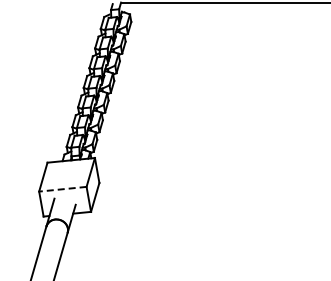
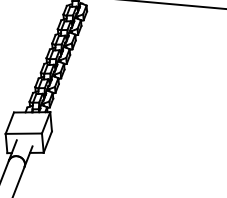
line: (62, 189) -> (23, 133), dashed -> solid

